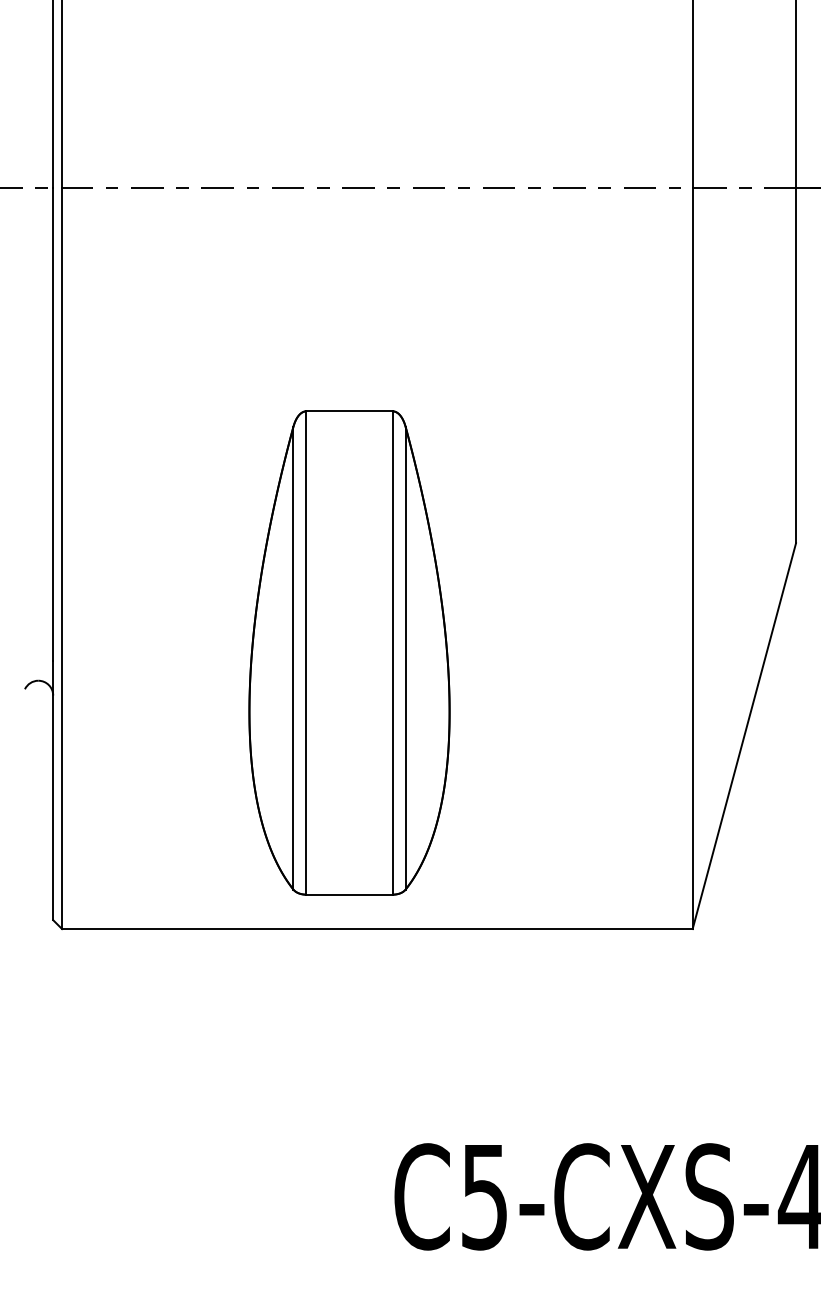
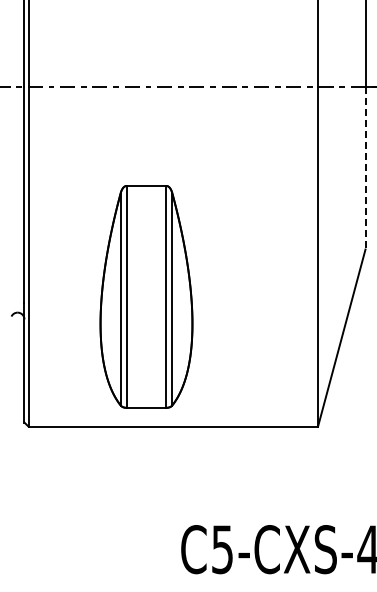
line: (796, 366) -> (365, 168), solid -> dashed
part: (349, 652) -> (146, 296), moved

